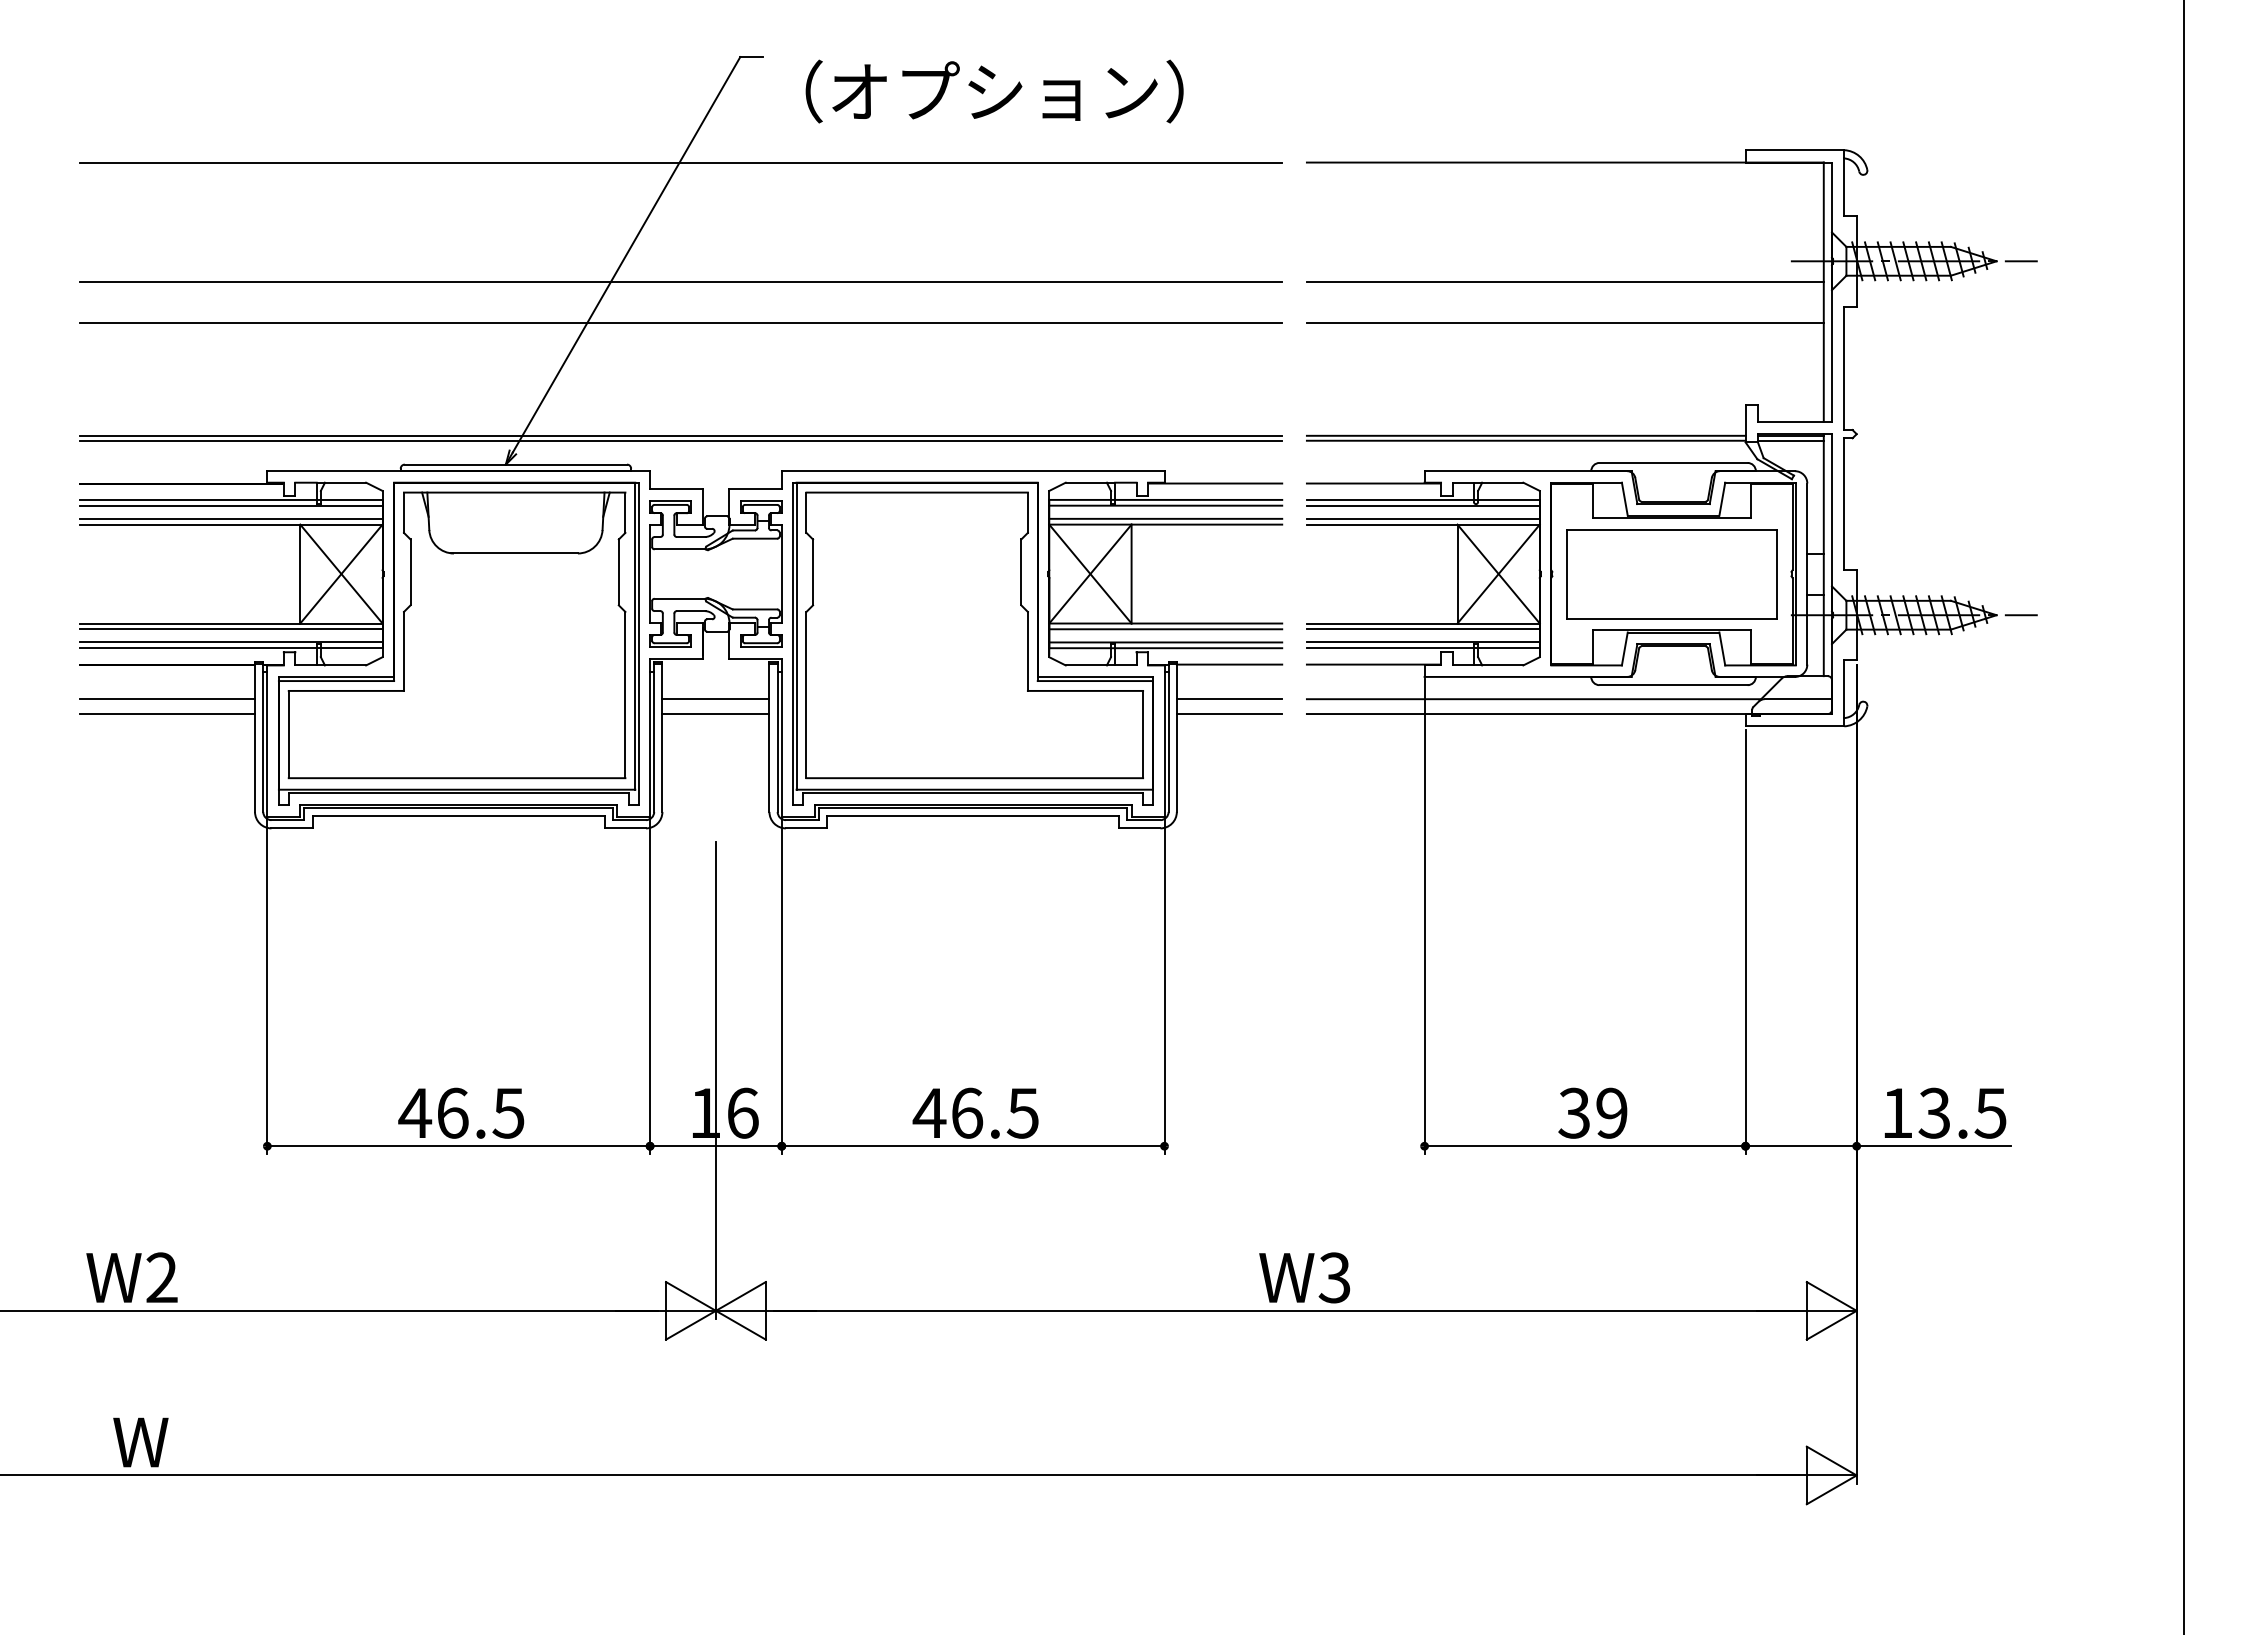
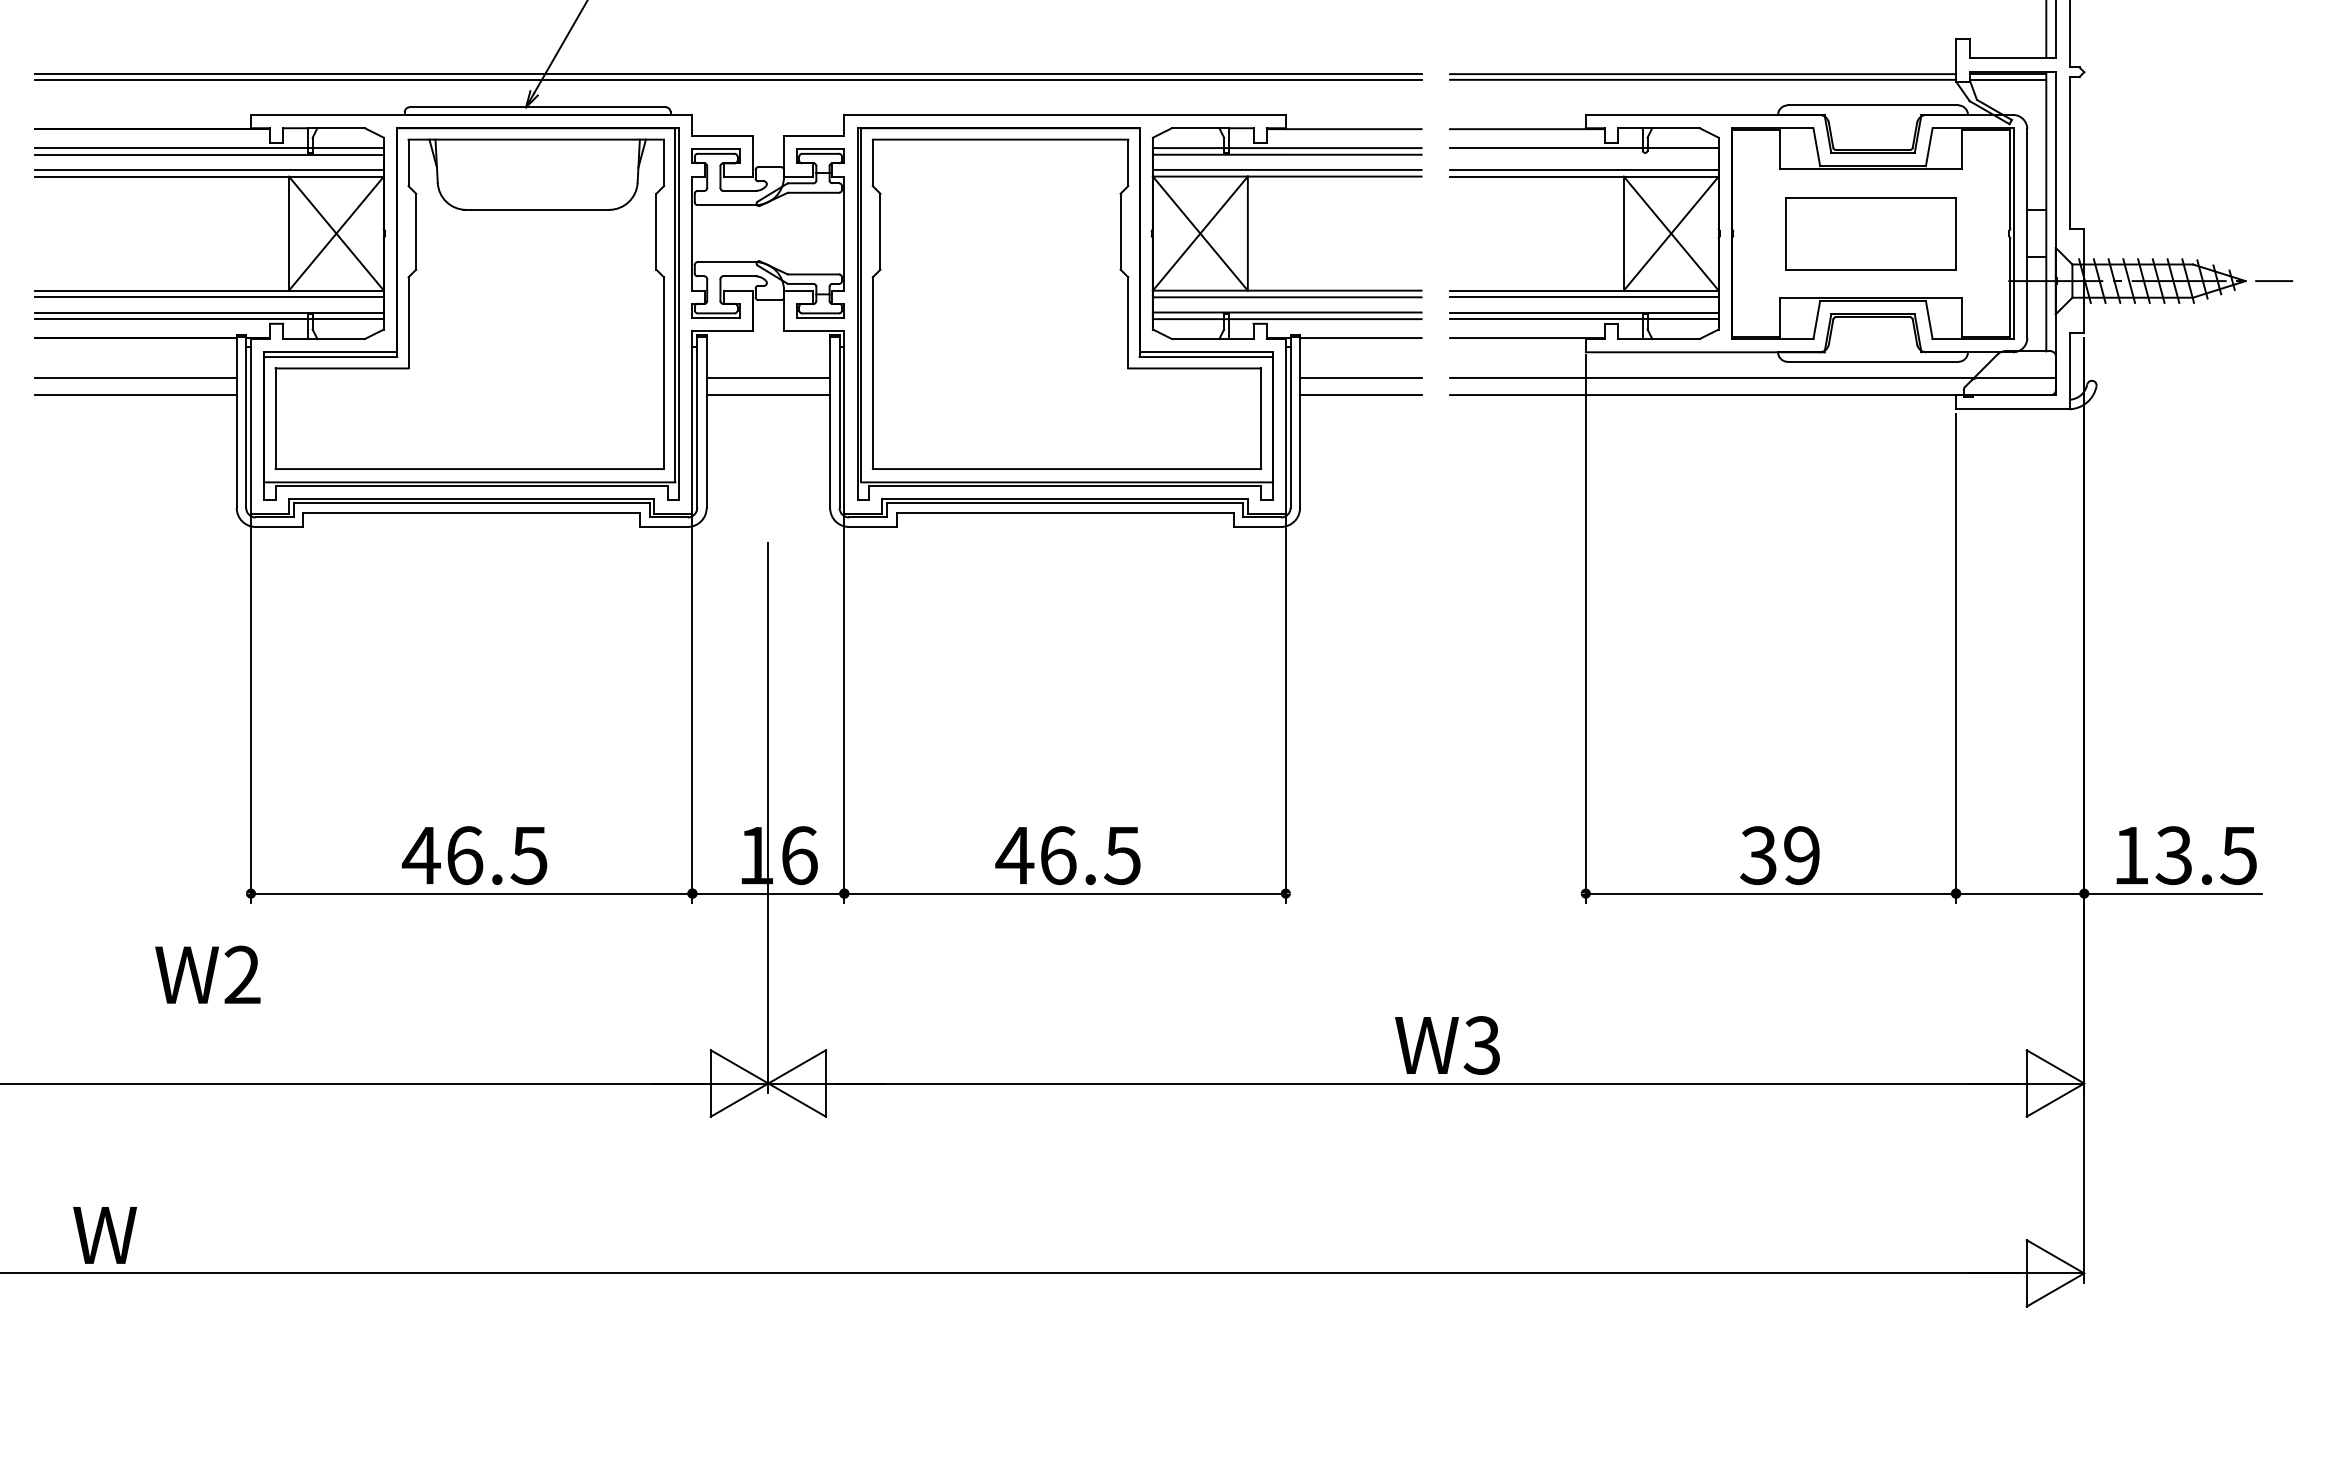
line: (1422, 505) -> (1583, 154), removed
part: (1671, 574) -> (1870, 234), size x0.7
text: (131, 1277) -> (207, 974), moved

